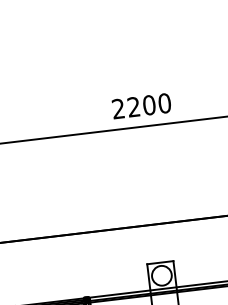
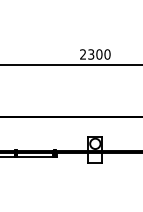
text: (134, 107) -> (91, 54), 2200 -> 2300

